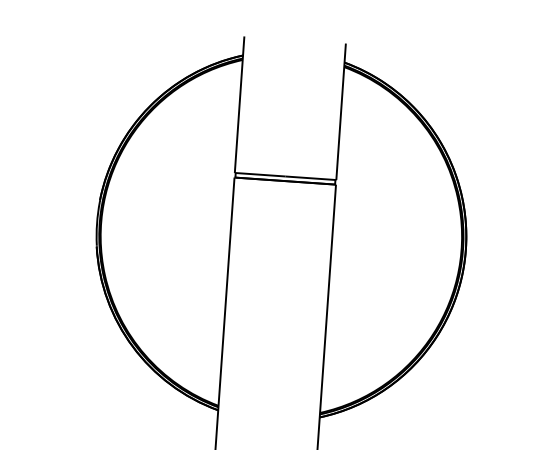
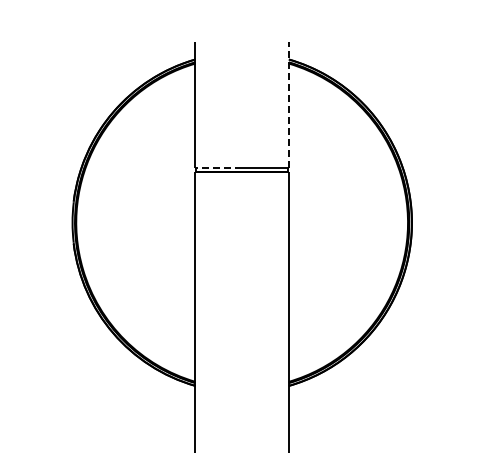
line: (340, 111) -> (288, 104), solid -> dashed
line: (259, 174) -> (218, 167), solid -> dashed

